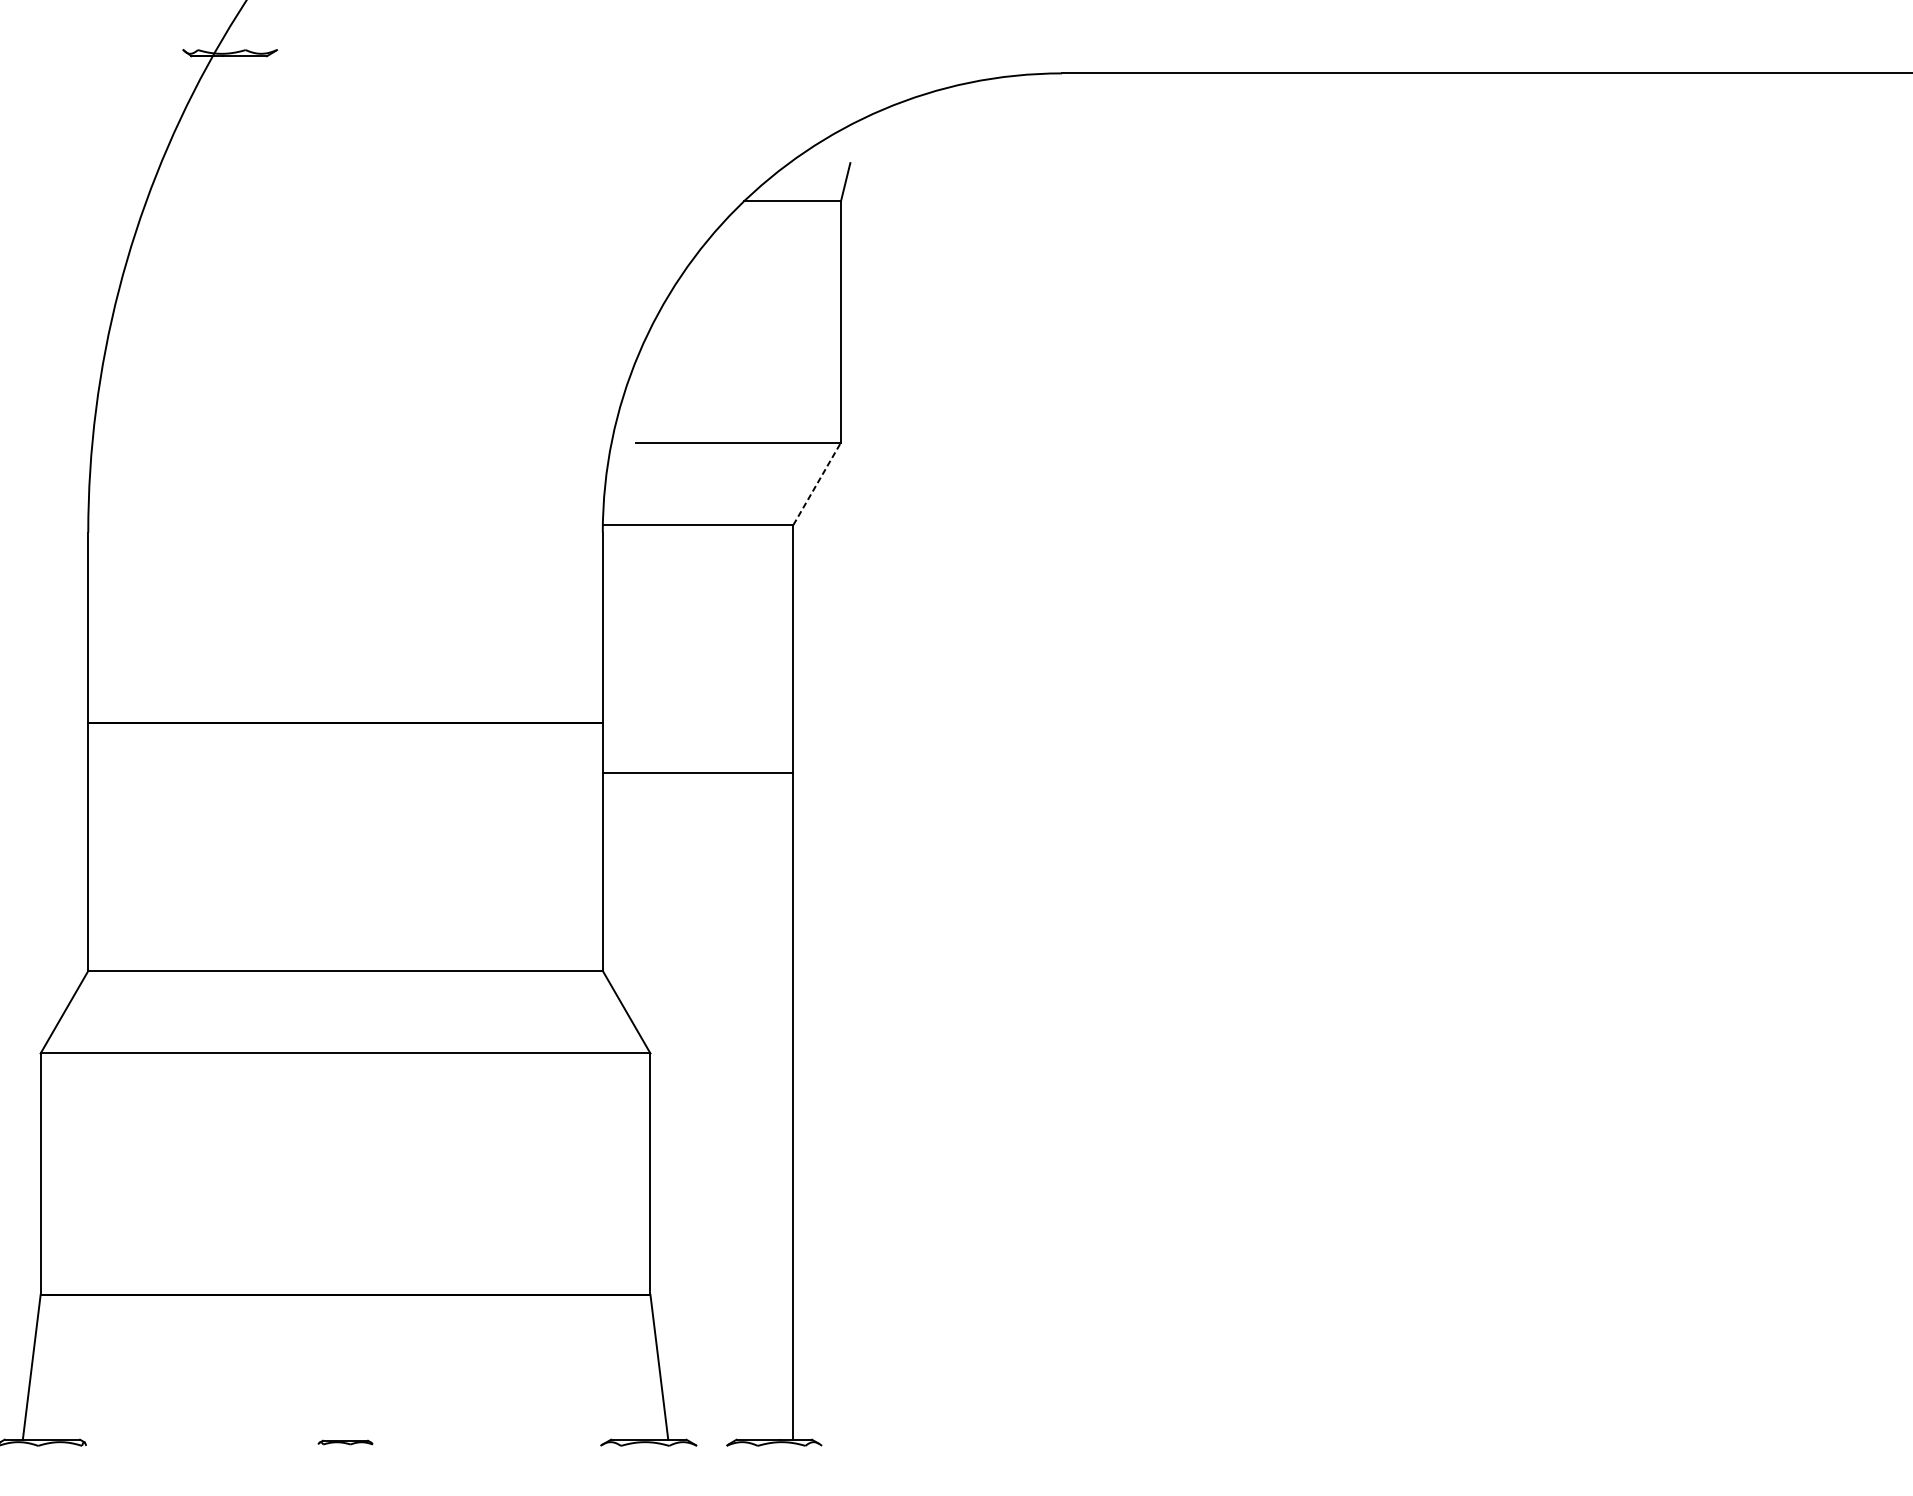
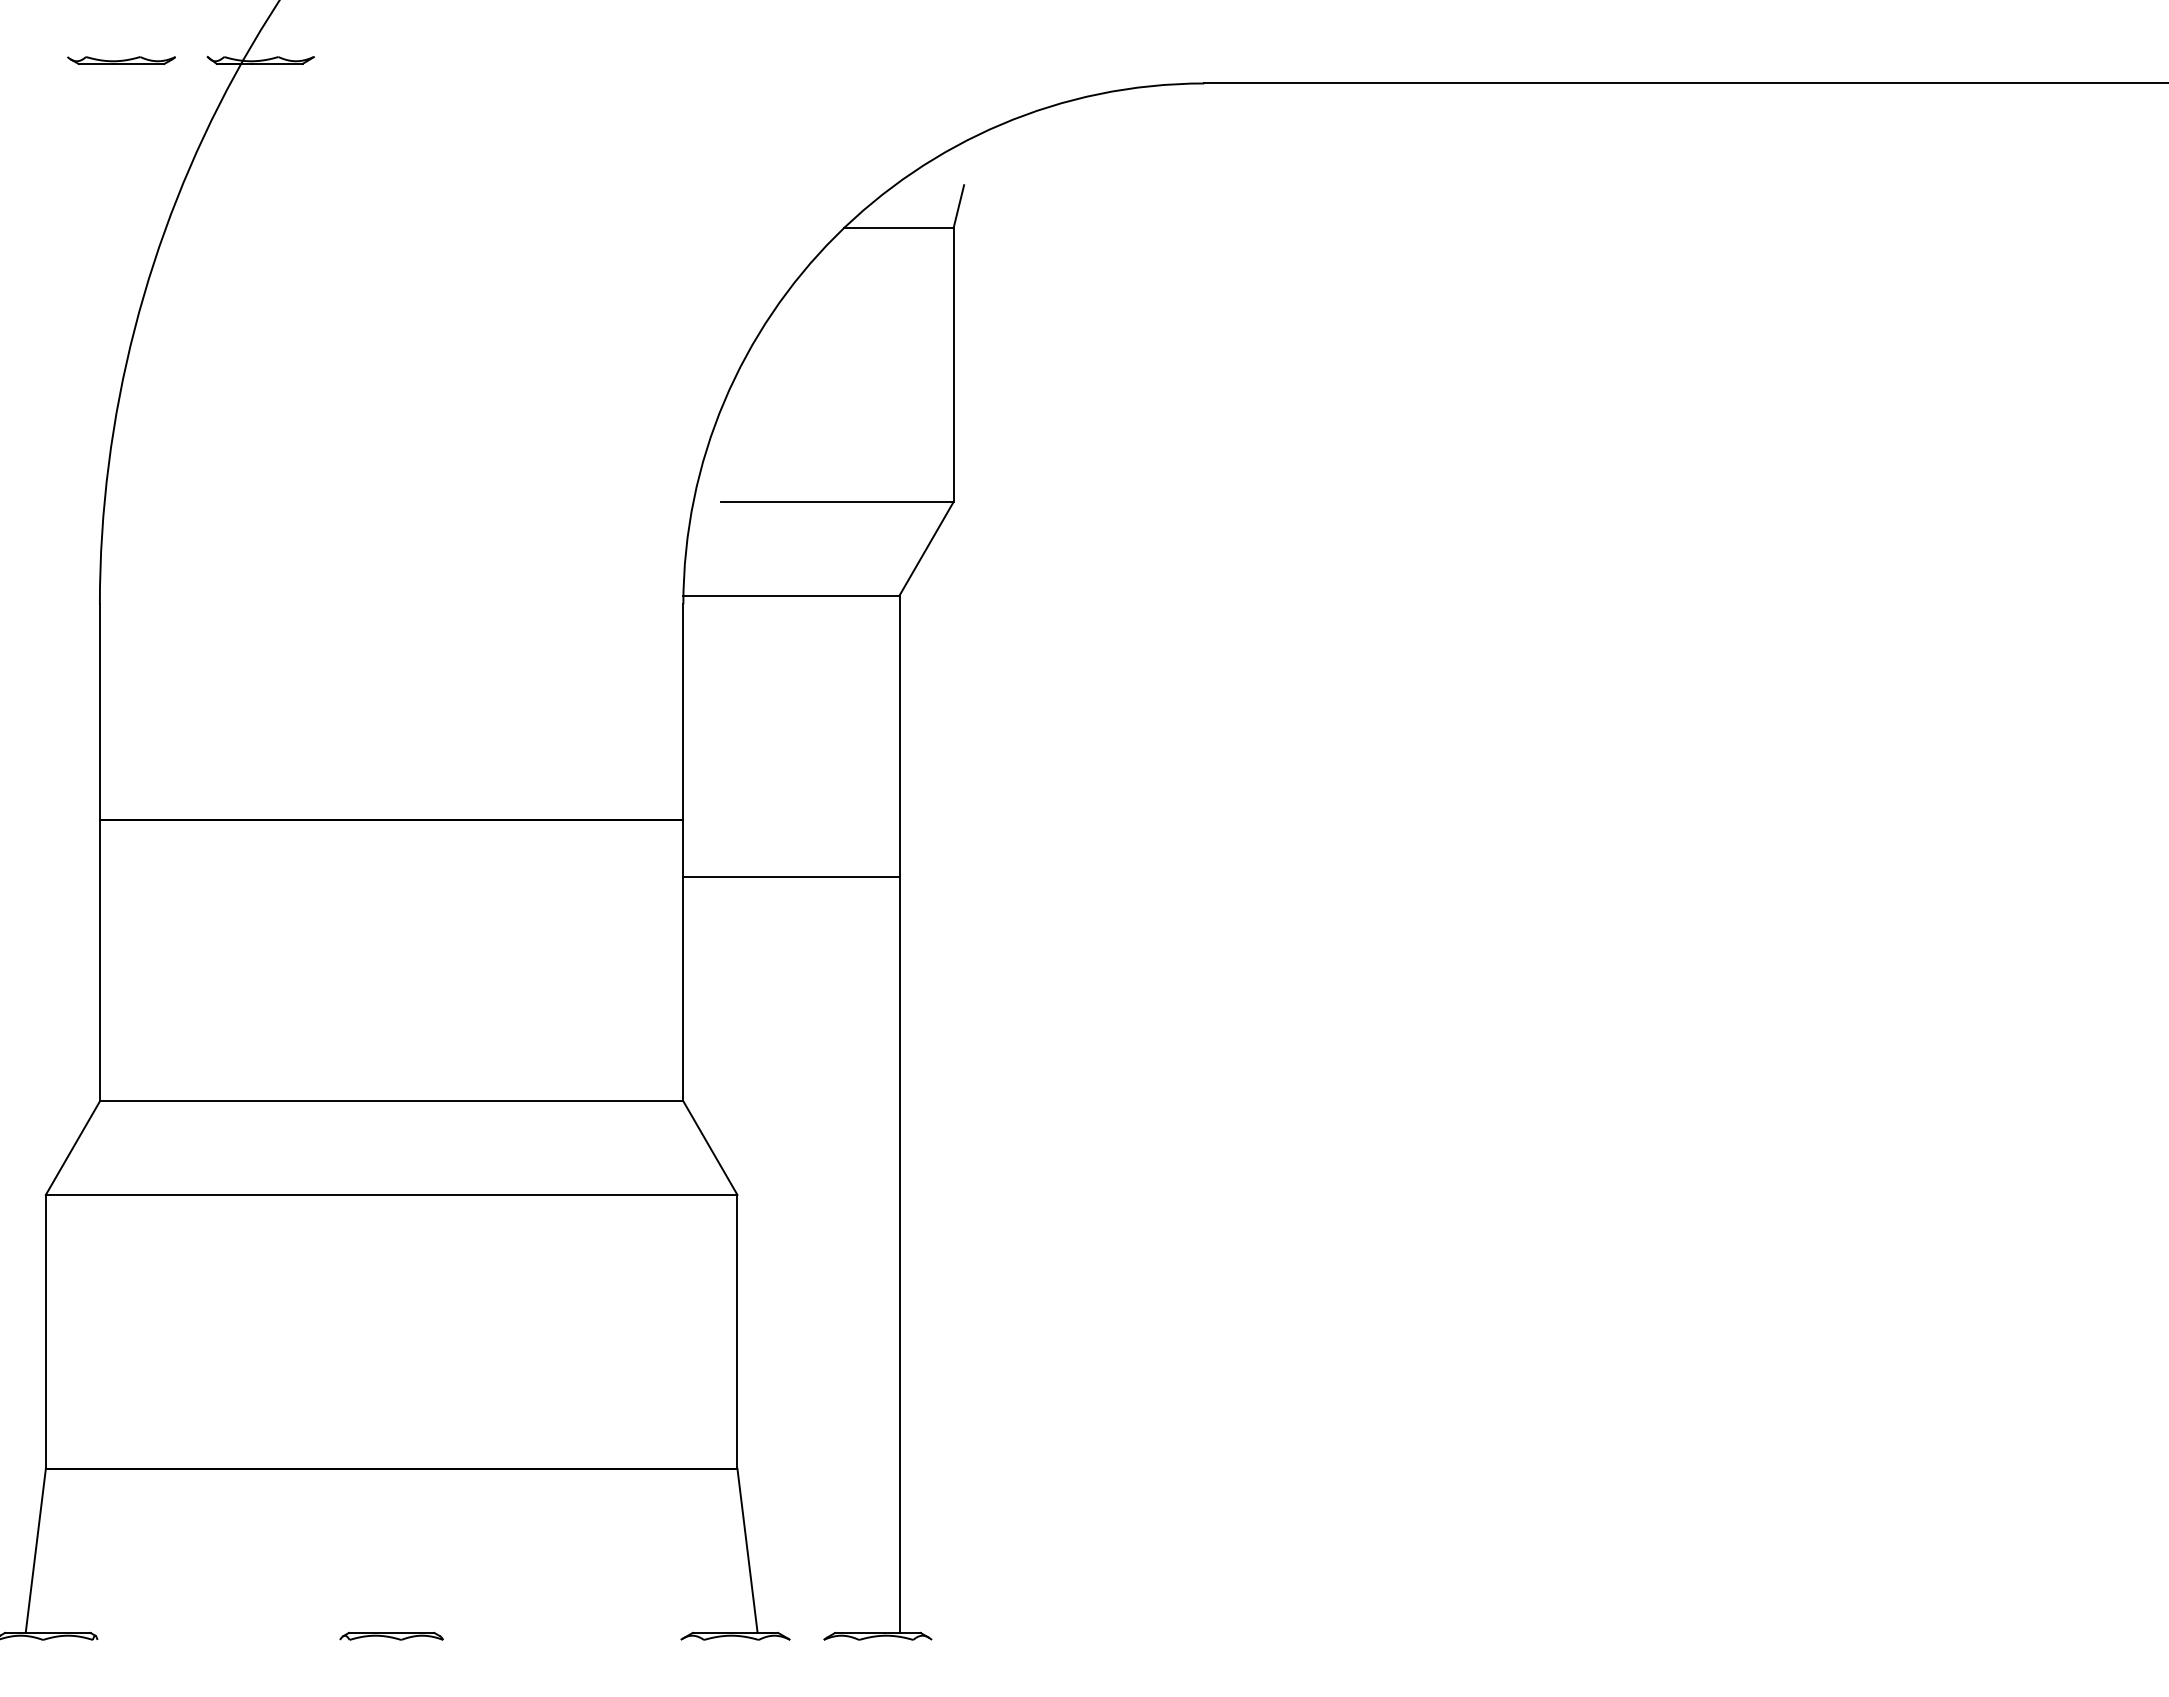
part: (107, 53) -> (121, 60), added
line: (817, 483) -> (926, 548), dashed -> solid
part: (345, 1441) -> (391, 1635), size x1.67

